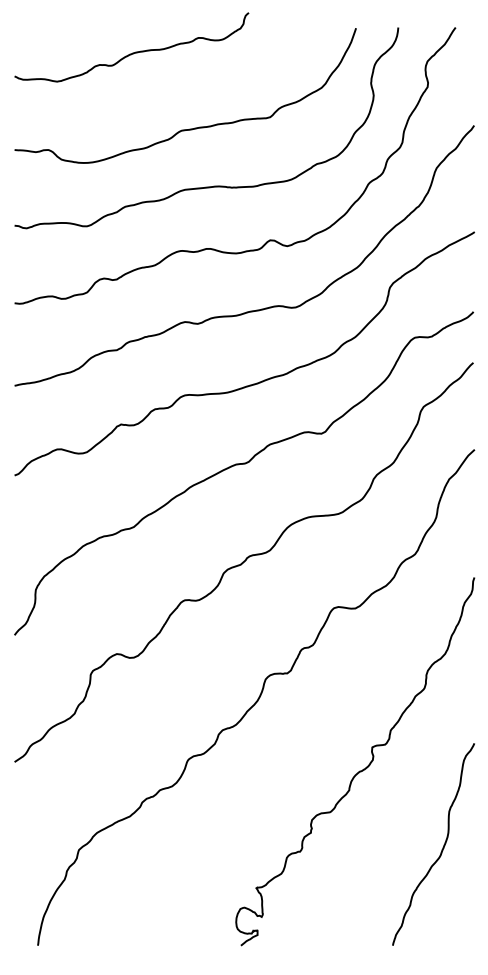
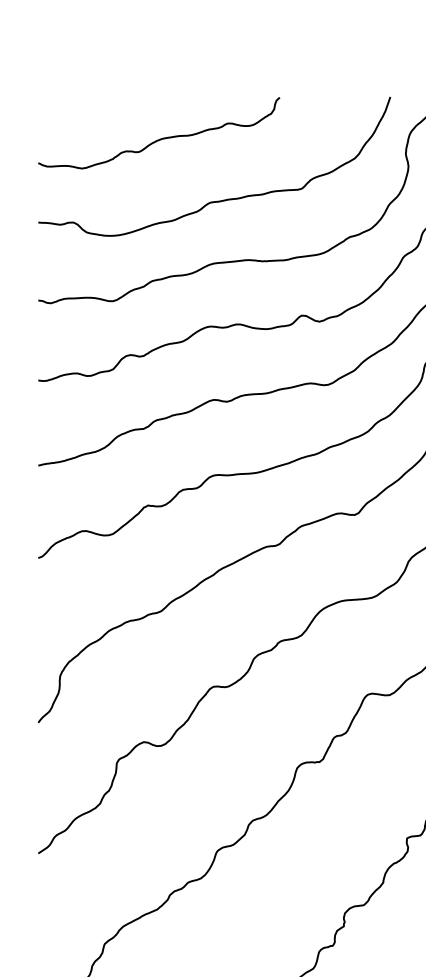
curve: (132, 52) -> (159, 138), moved

